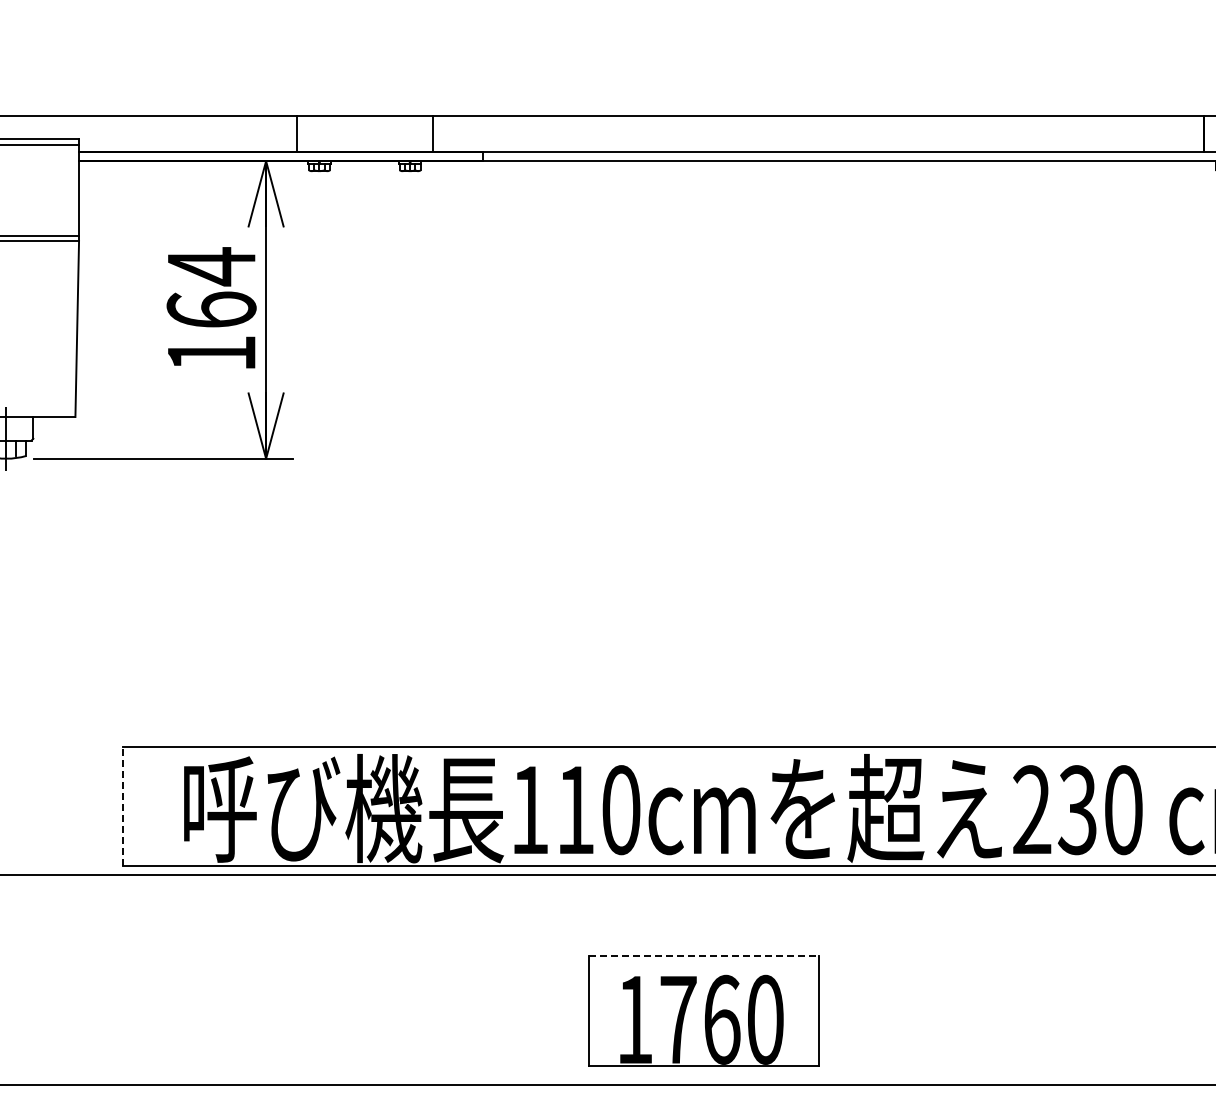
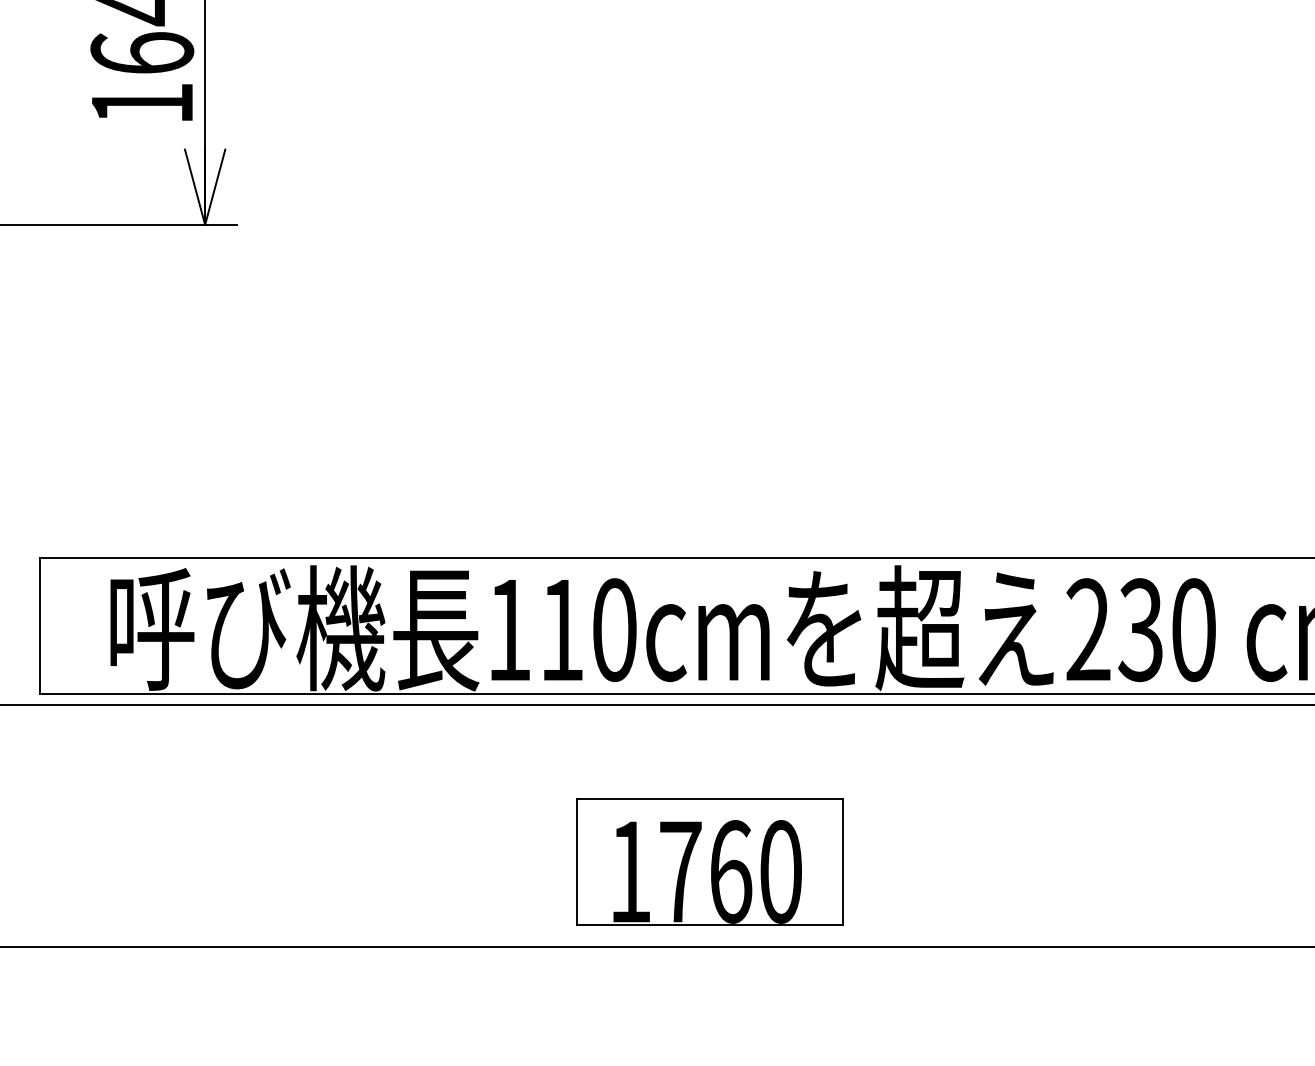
line: (122, 805) -> (39, 624), dashed -> solid
line: (704, 956) -> (710, 798), dashed -> solid

